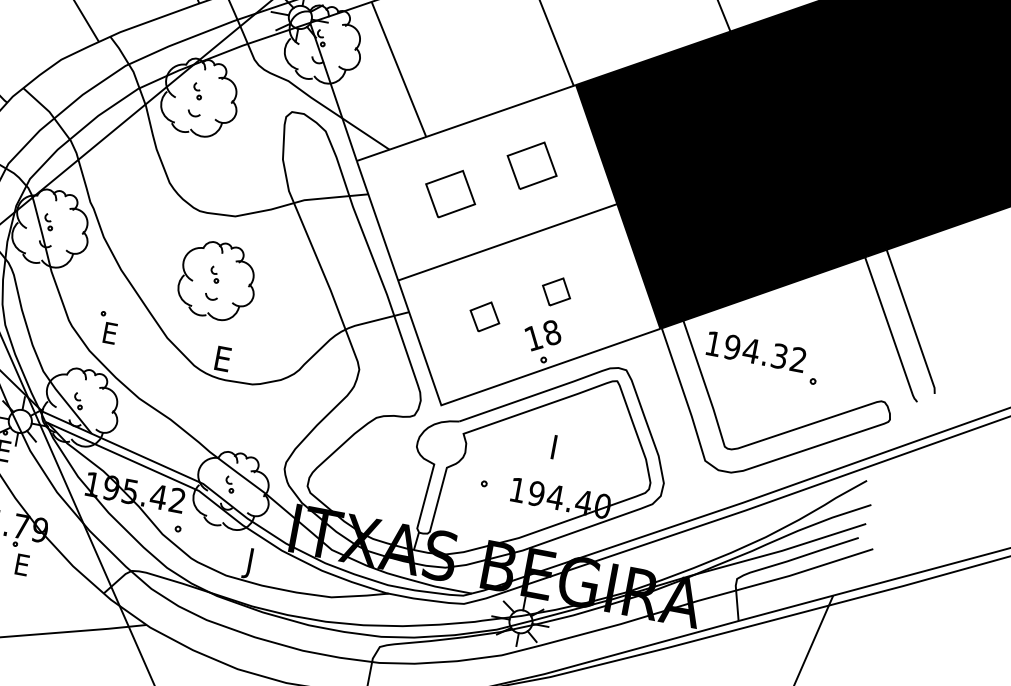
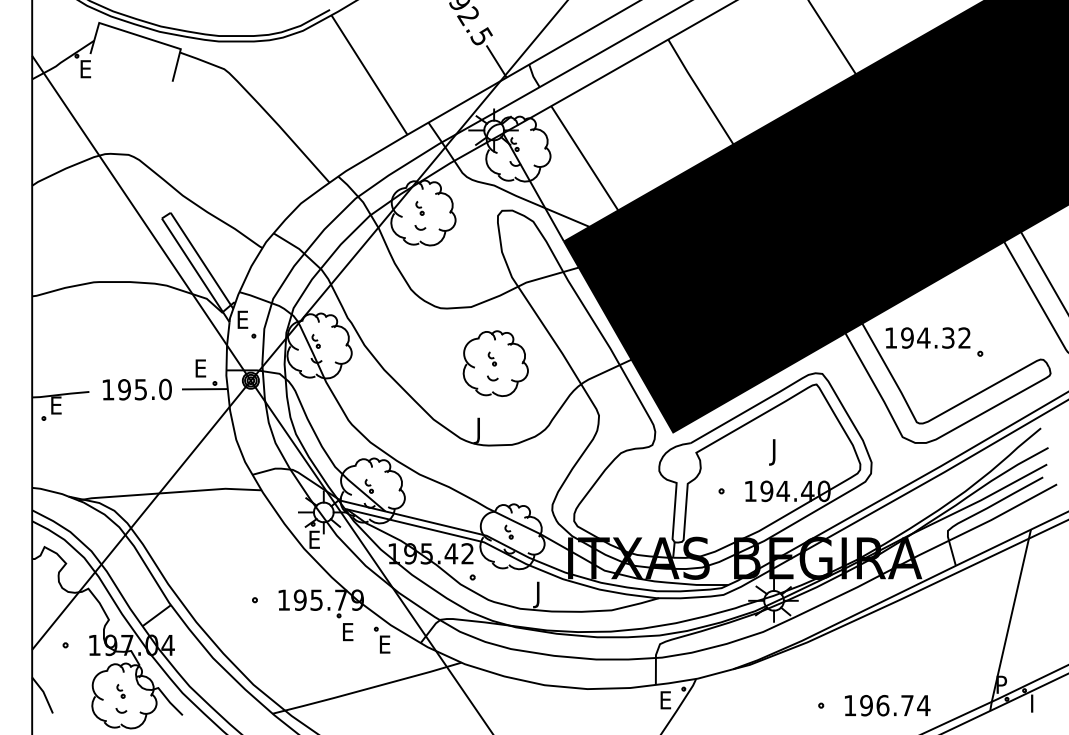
fill: (509, 244) -> (704, 287), added
part: (217, 280) -> (495, 363), moved
part: (108, 326) -> (382, 639), moved
text: (220, 361) -> (481, 430), E -> J
text: (549, 461) -> (772, 462), I -> J

